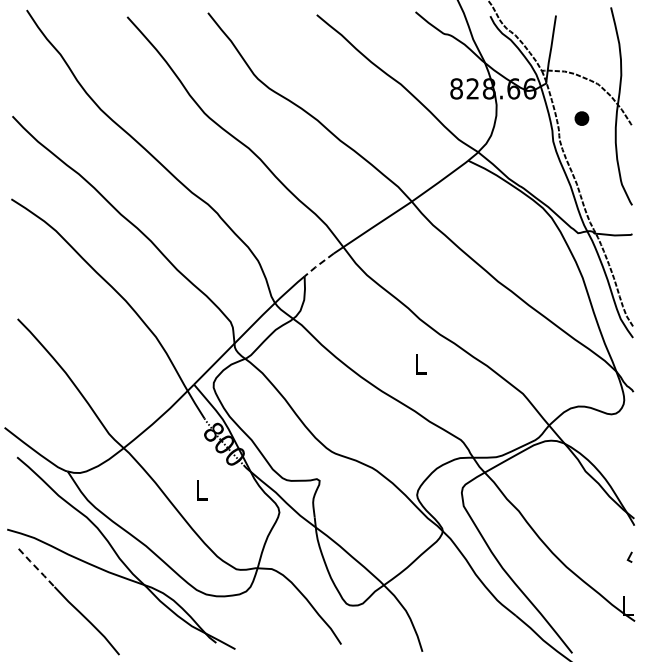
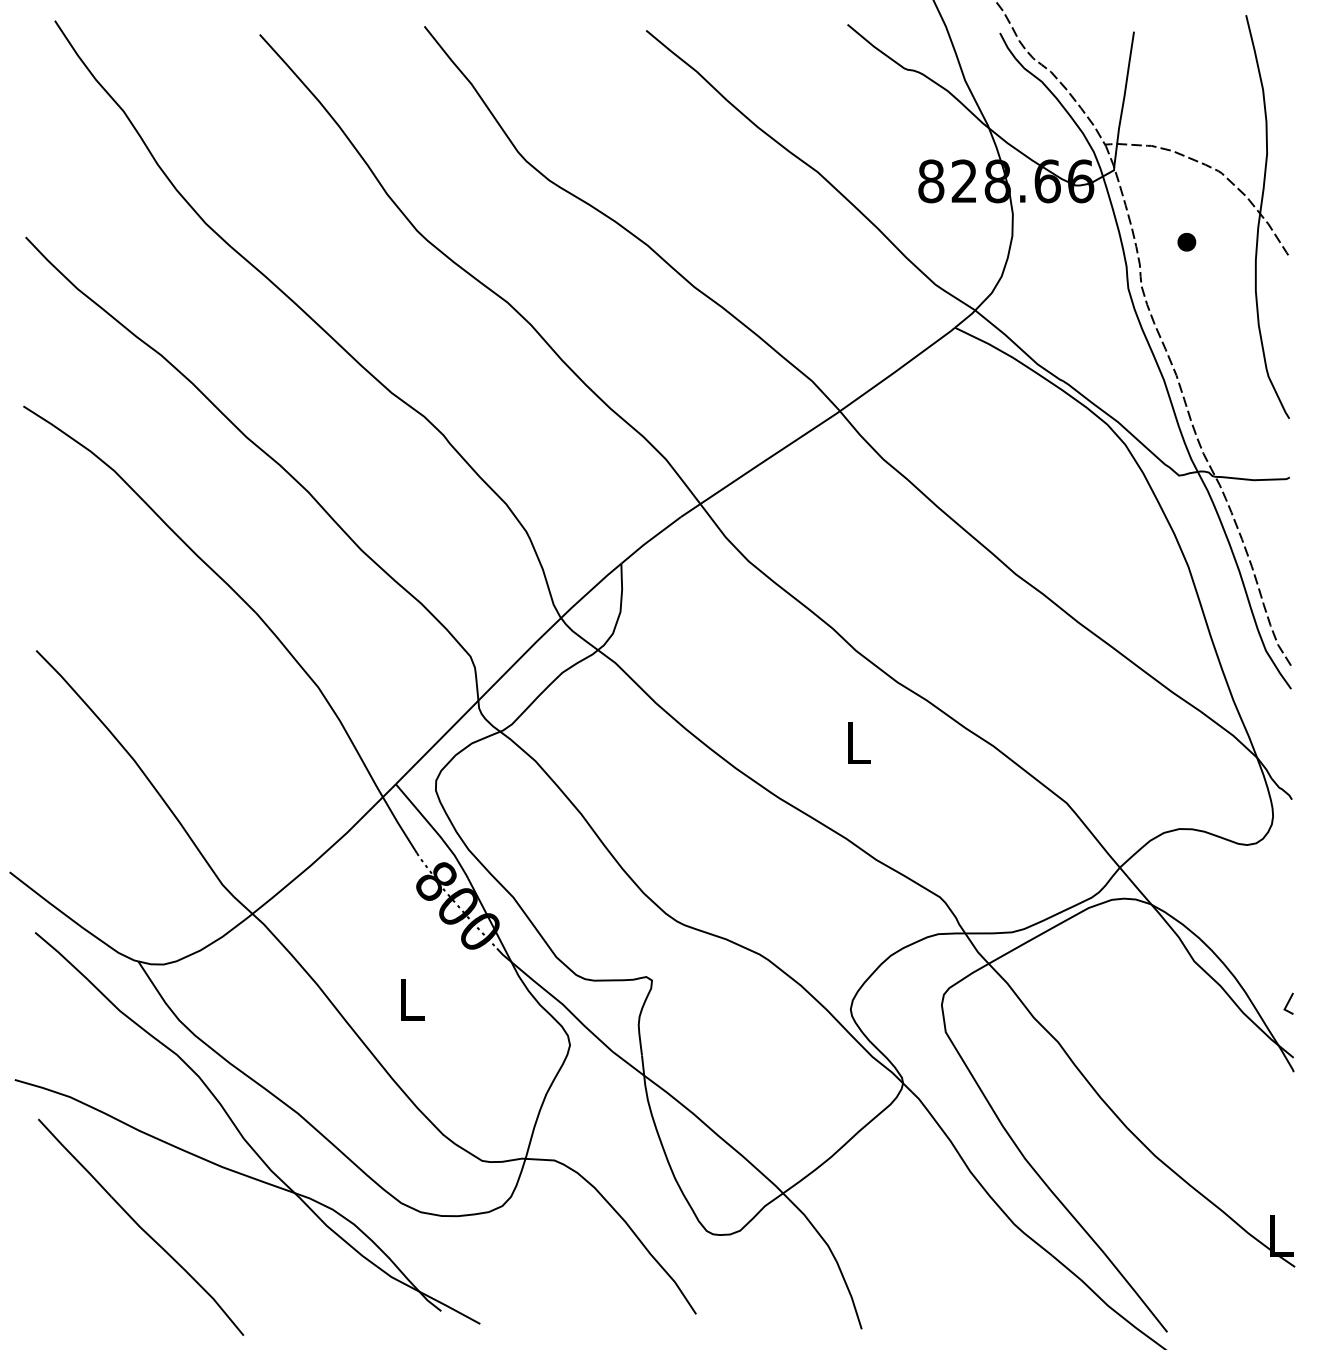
part: (581, 118) -> (1185, 241), size x0.62
line: (317, 265) -> (647, 541), dashed -> solid
line: (629, 556) -> (1287, 1002), moved
line: (36, 567) -> (74, 1157), dashed -> solid

